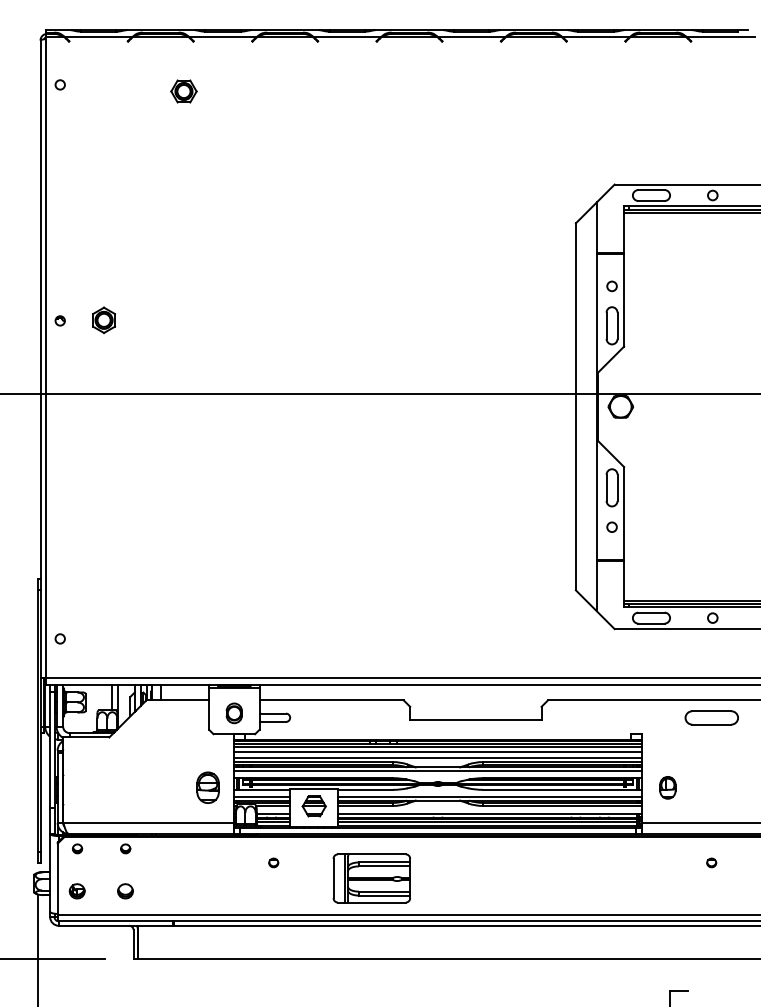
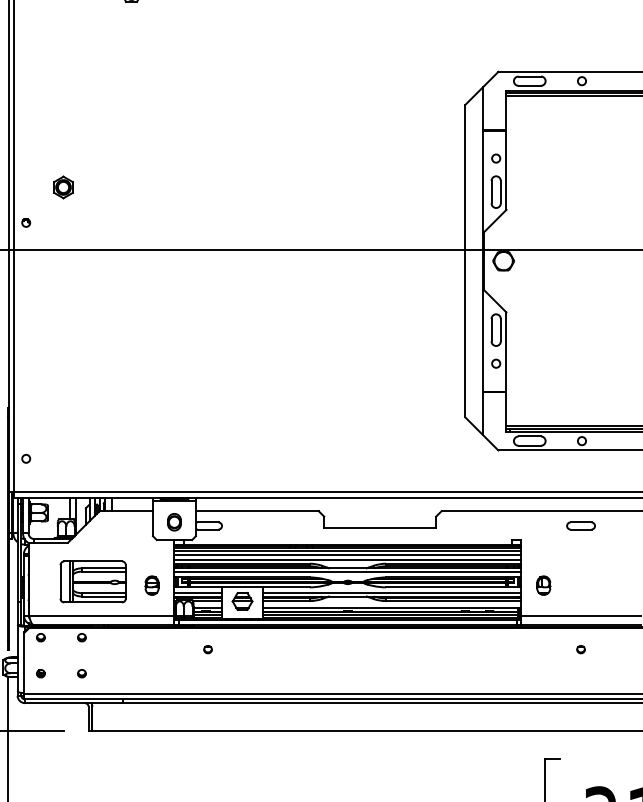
part: (59, 320) -> (25, 222), moved
part: (711, 717) -> (580, 525), size x0.62
part: (207, 787) -> (151, 585), size x0.71
part: (371, 878) -> (92, 581), moved
part: (77, 890) -> (40, 673), size x0.62
part: (125, 890) -> (81, 673), size x0.62

